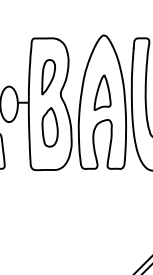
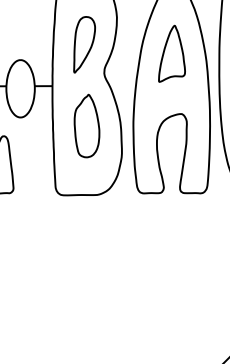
part: (102, 92) -> (171, 53), moved

